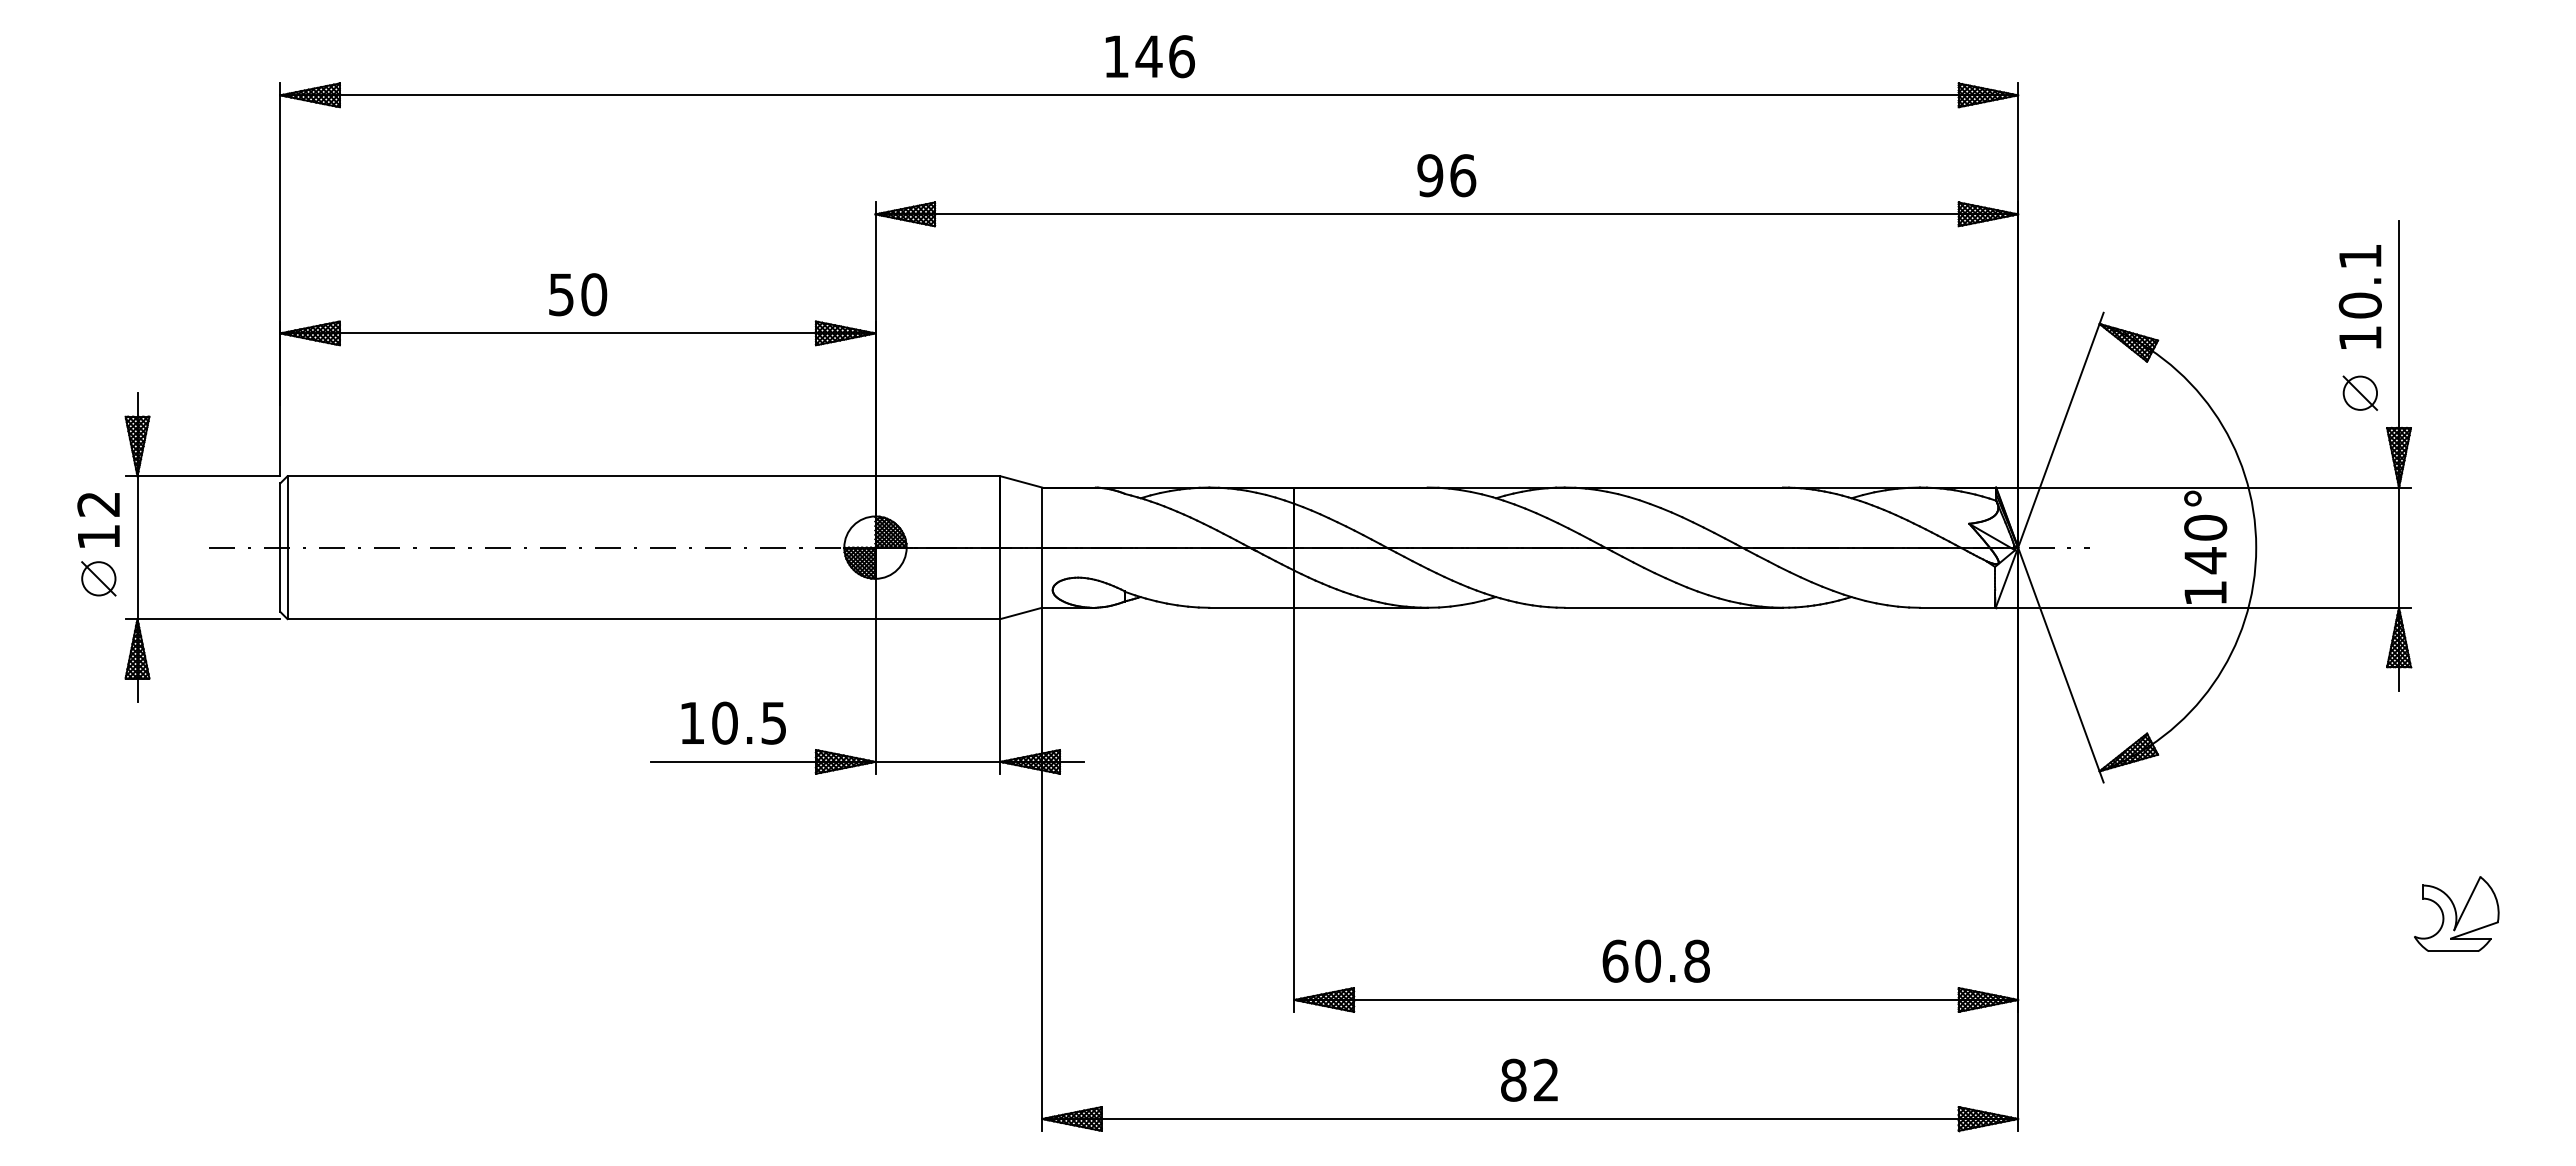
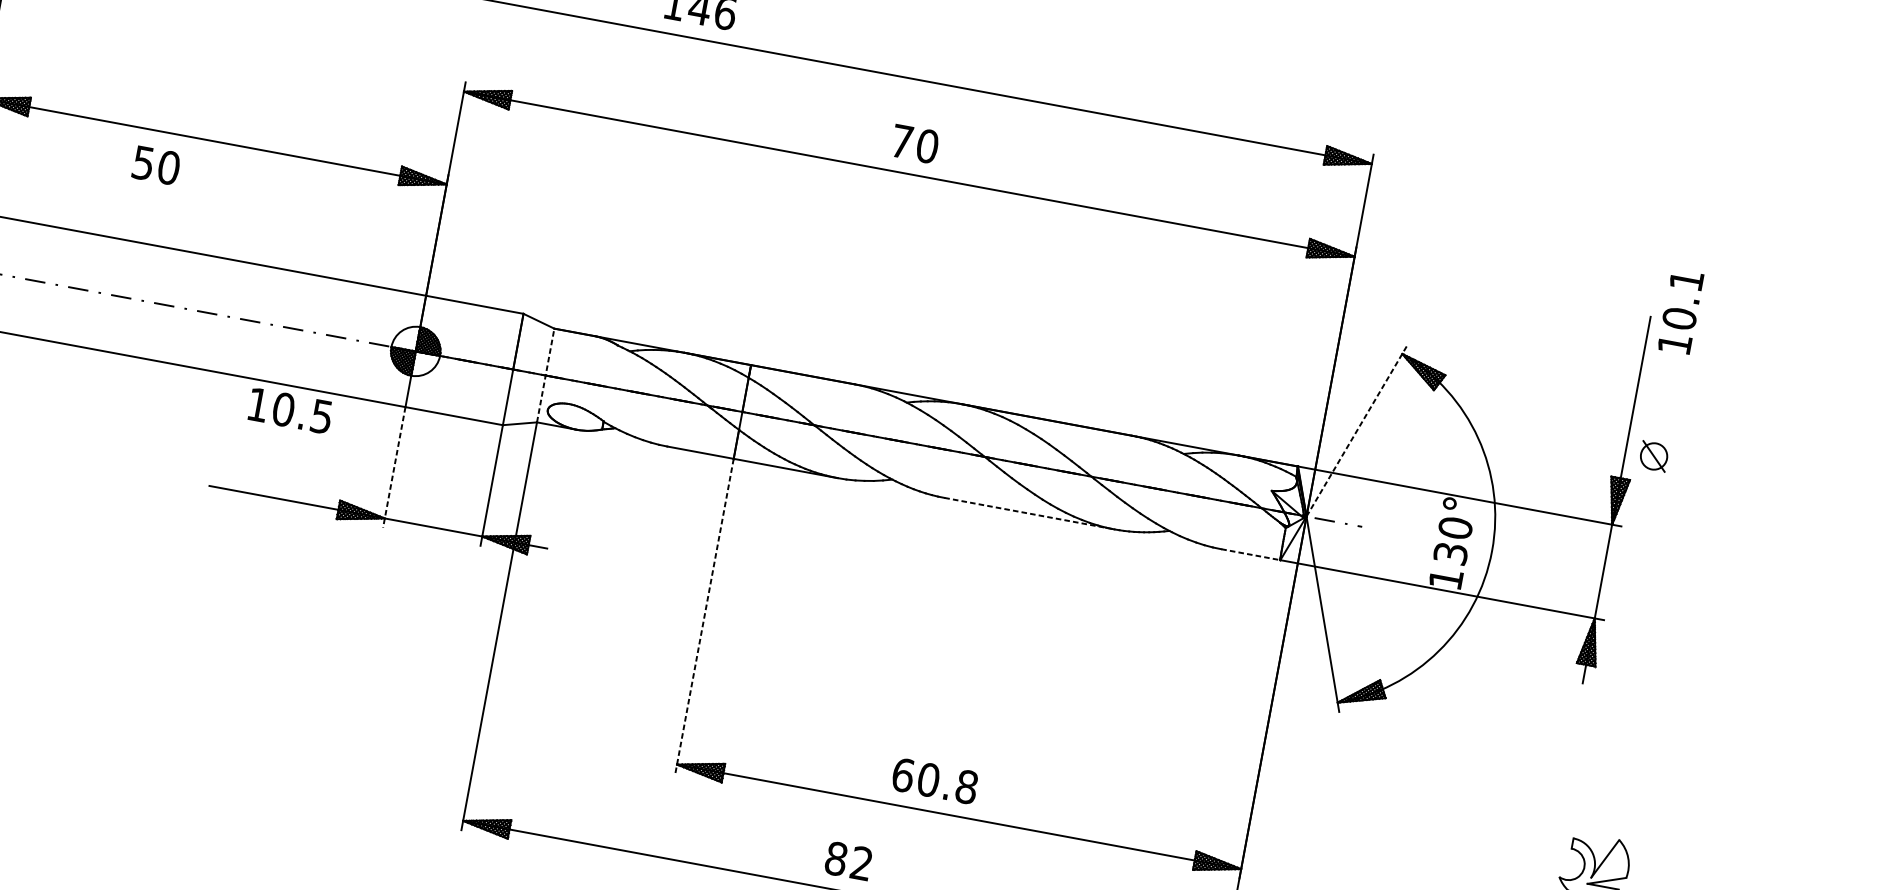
text: (1446, 175) -> (914, 143), 96 -> 70
text: (578, 294) -> (156, 165), moved
text: (2359, 296) -> (1680, 311), moved
part: (2359, 392) -> (1653, 455), moved
line: (2060, 430) -> (1356, 431), solid -> dashed
line: (1042, 547) -> (546, 375), solid -> dashed
text: (2205, 560) -> (1450, 553), 140° -> 130°
line: (1674, 607) -> (1029, 513), solid -> dashed
line: (1957, 607) -> (1250, 554), solid -> dashed
line: (875, 696) -> (394, 467), solid -> dashed
text: (733, 722) -> (290, 410), moved
line: (1294, 810) -> (704, 616), solid -> dashed
text: (1655, 960) -> (934, 780), moved

